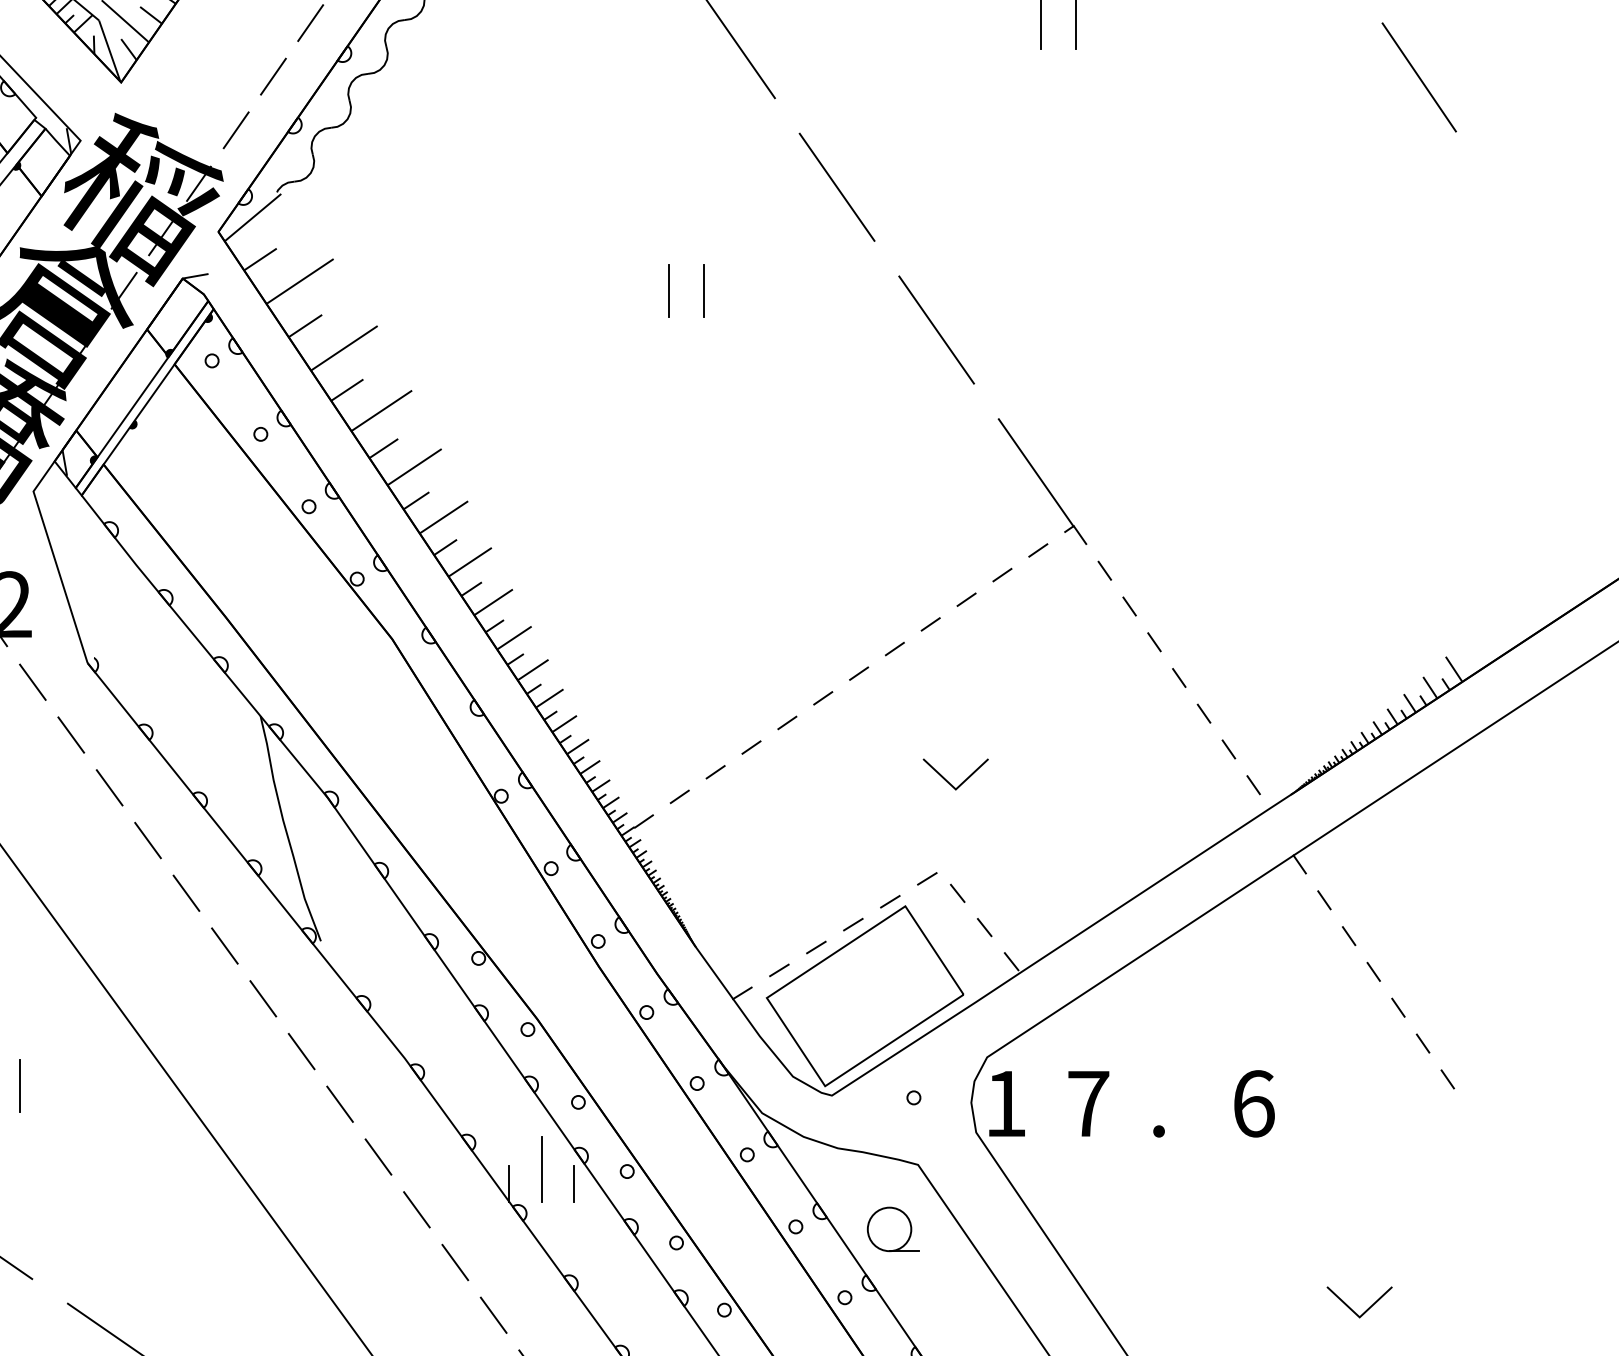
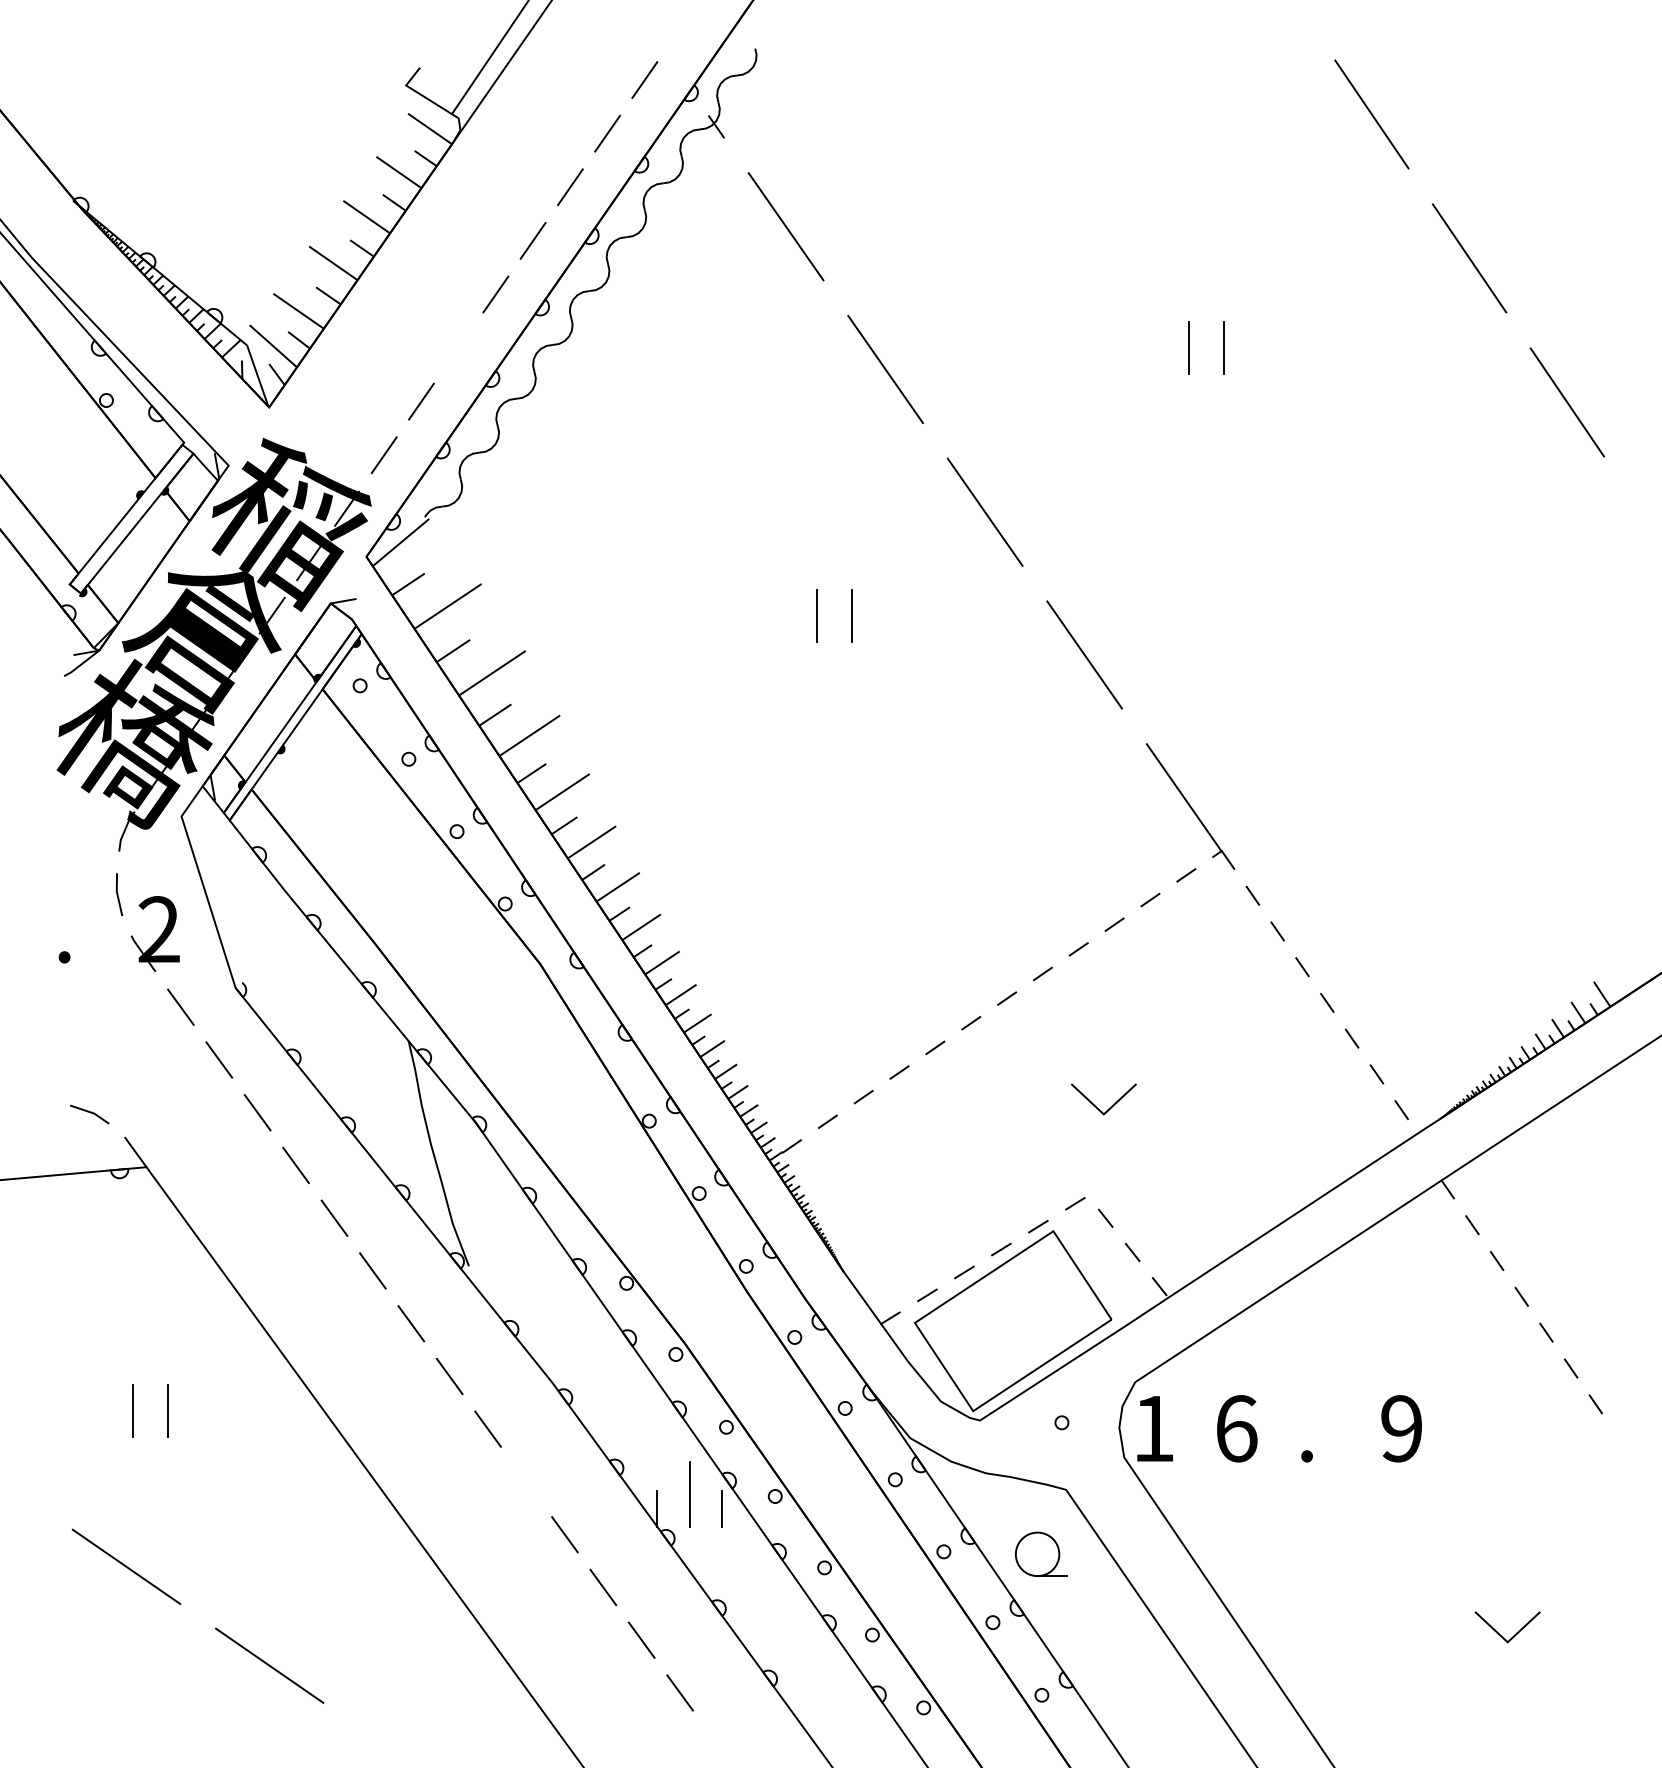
line: (310, 22) -> (458, 347), removed
text: (1088, 1103) -> (1236, 1428), 7 -> 6
text: (1253, 1103) -> (1401, 1428), 6 -> 9
line: (378, 1156) -> (526, 1481), removed

